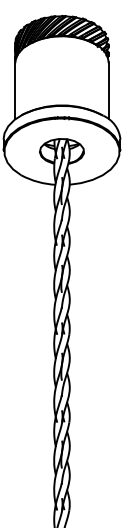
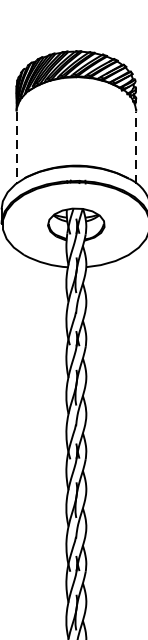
line: (108, 90) -> (135, 146), solid -> dashed
line: (15, 91) -> (16, 147), solid -> dashed

